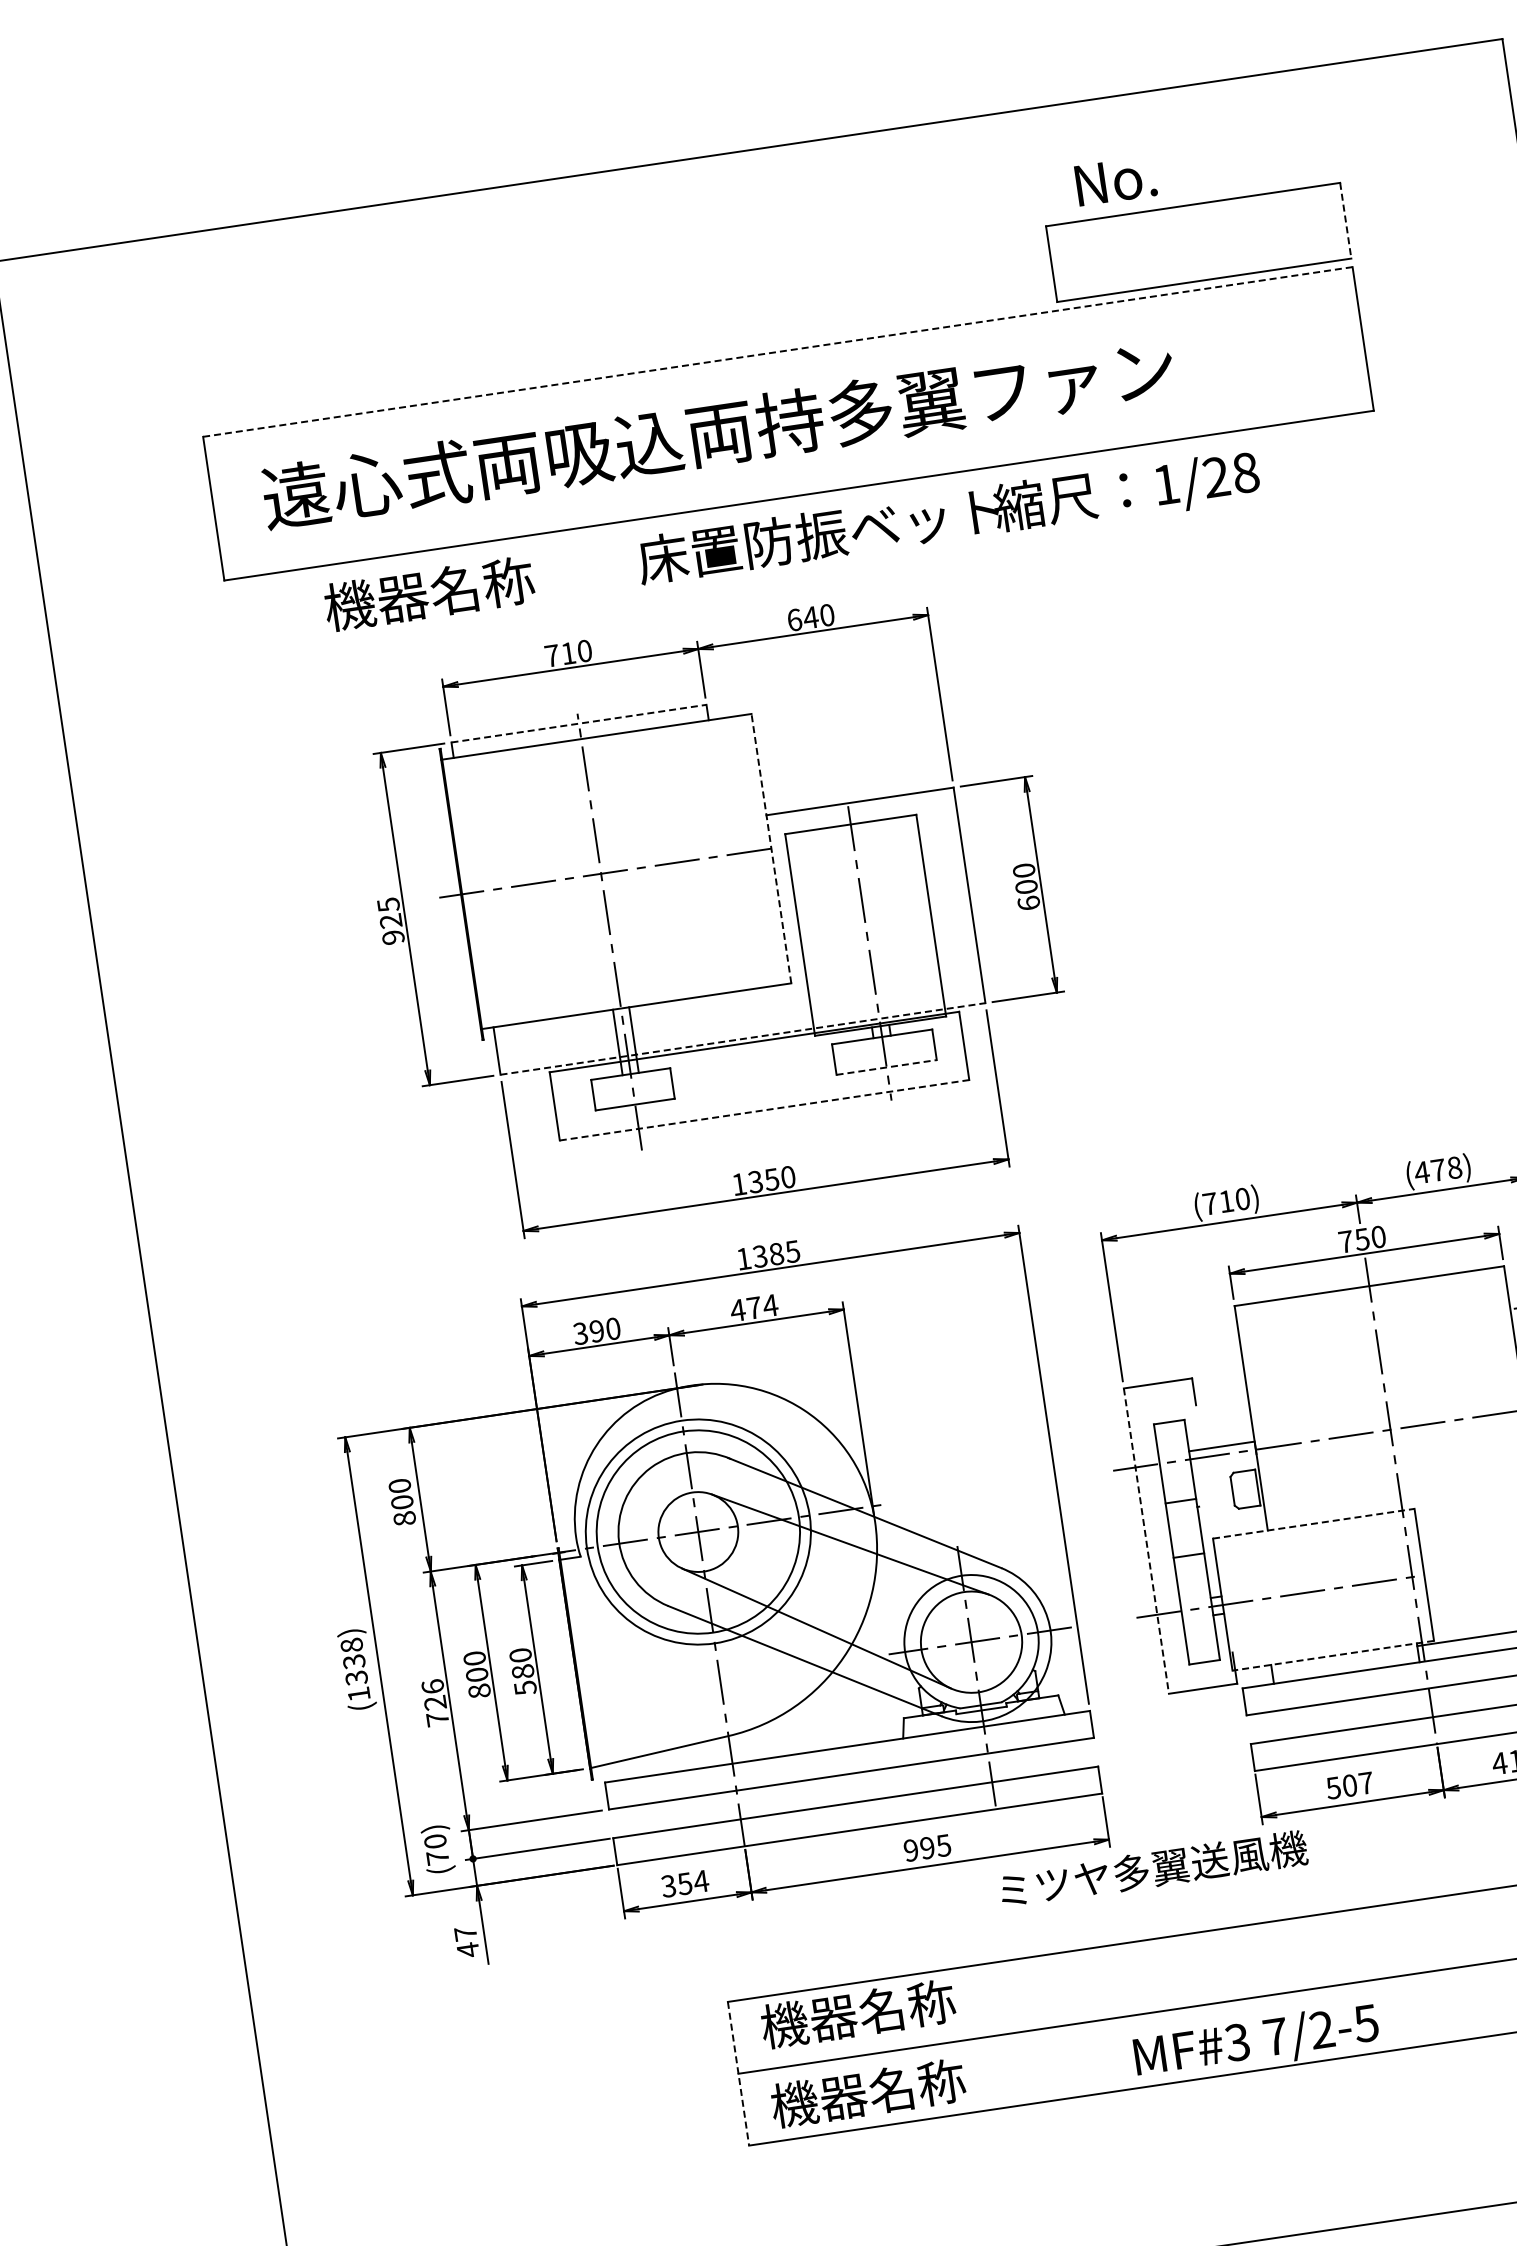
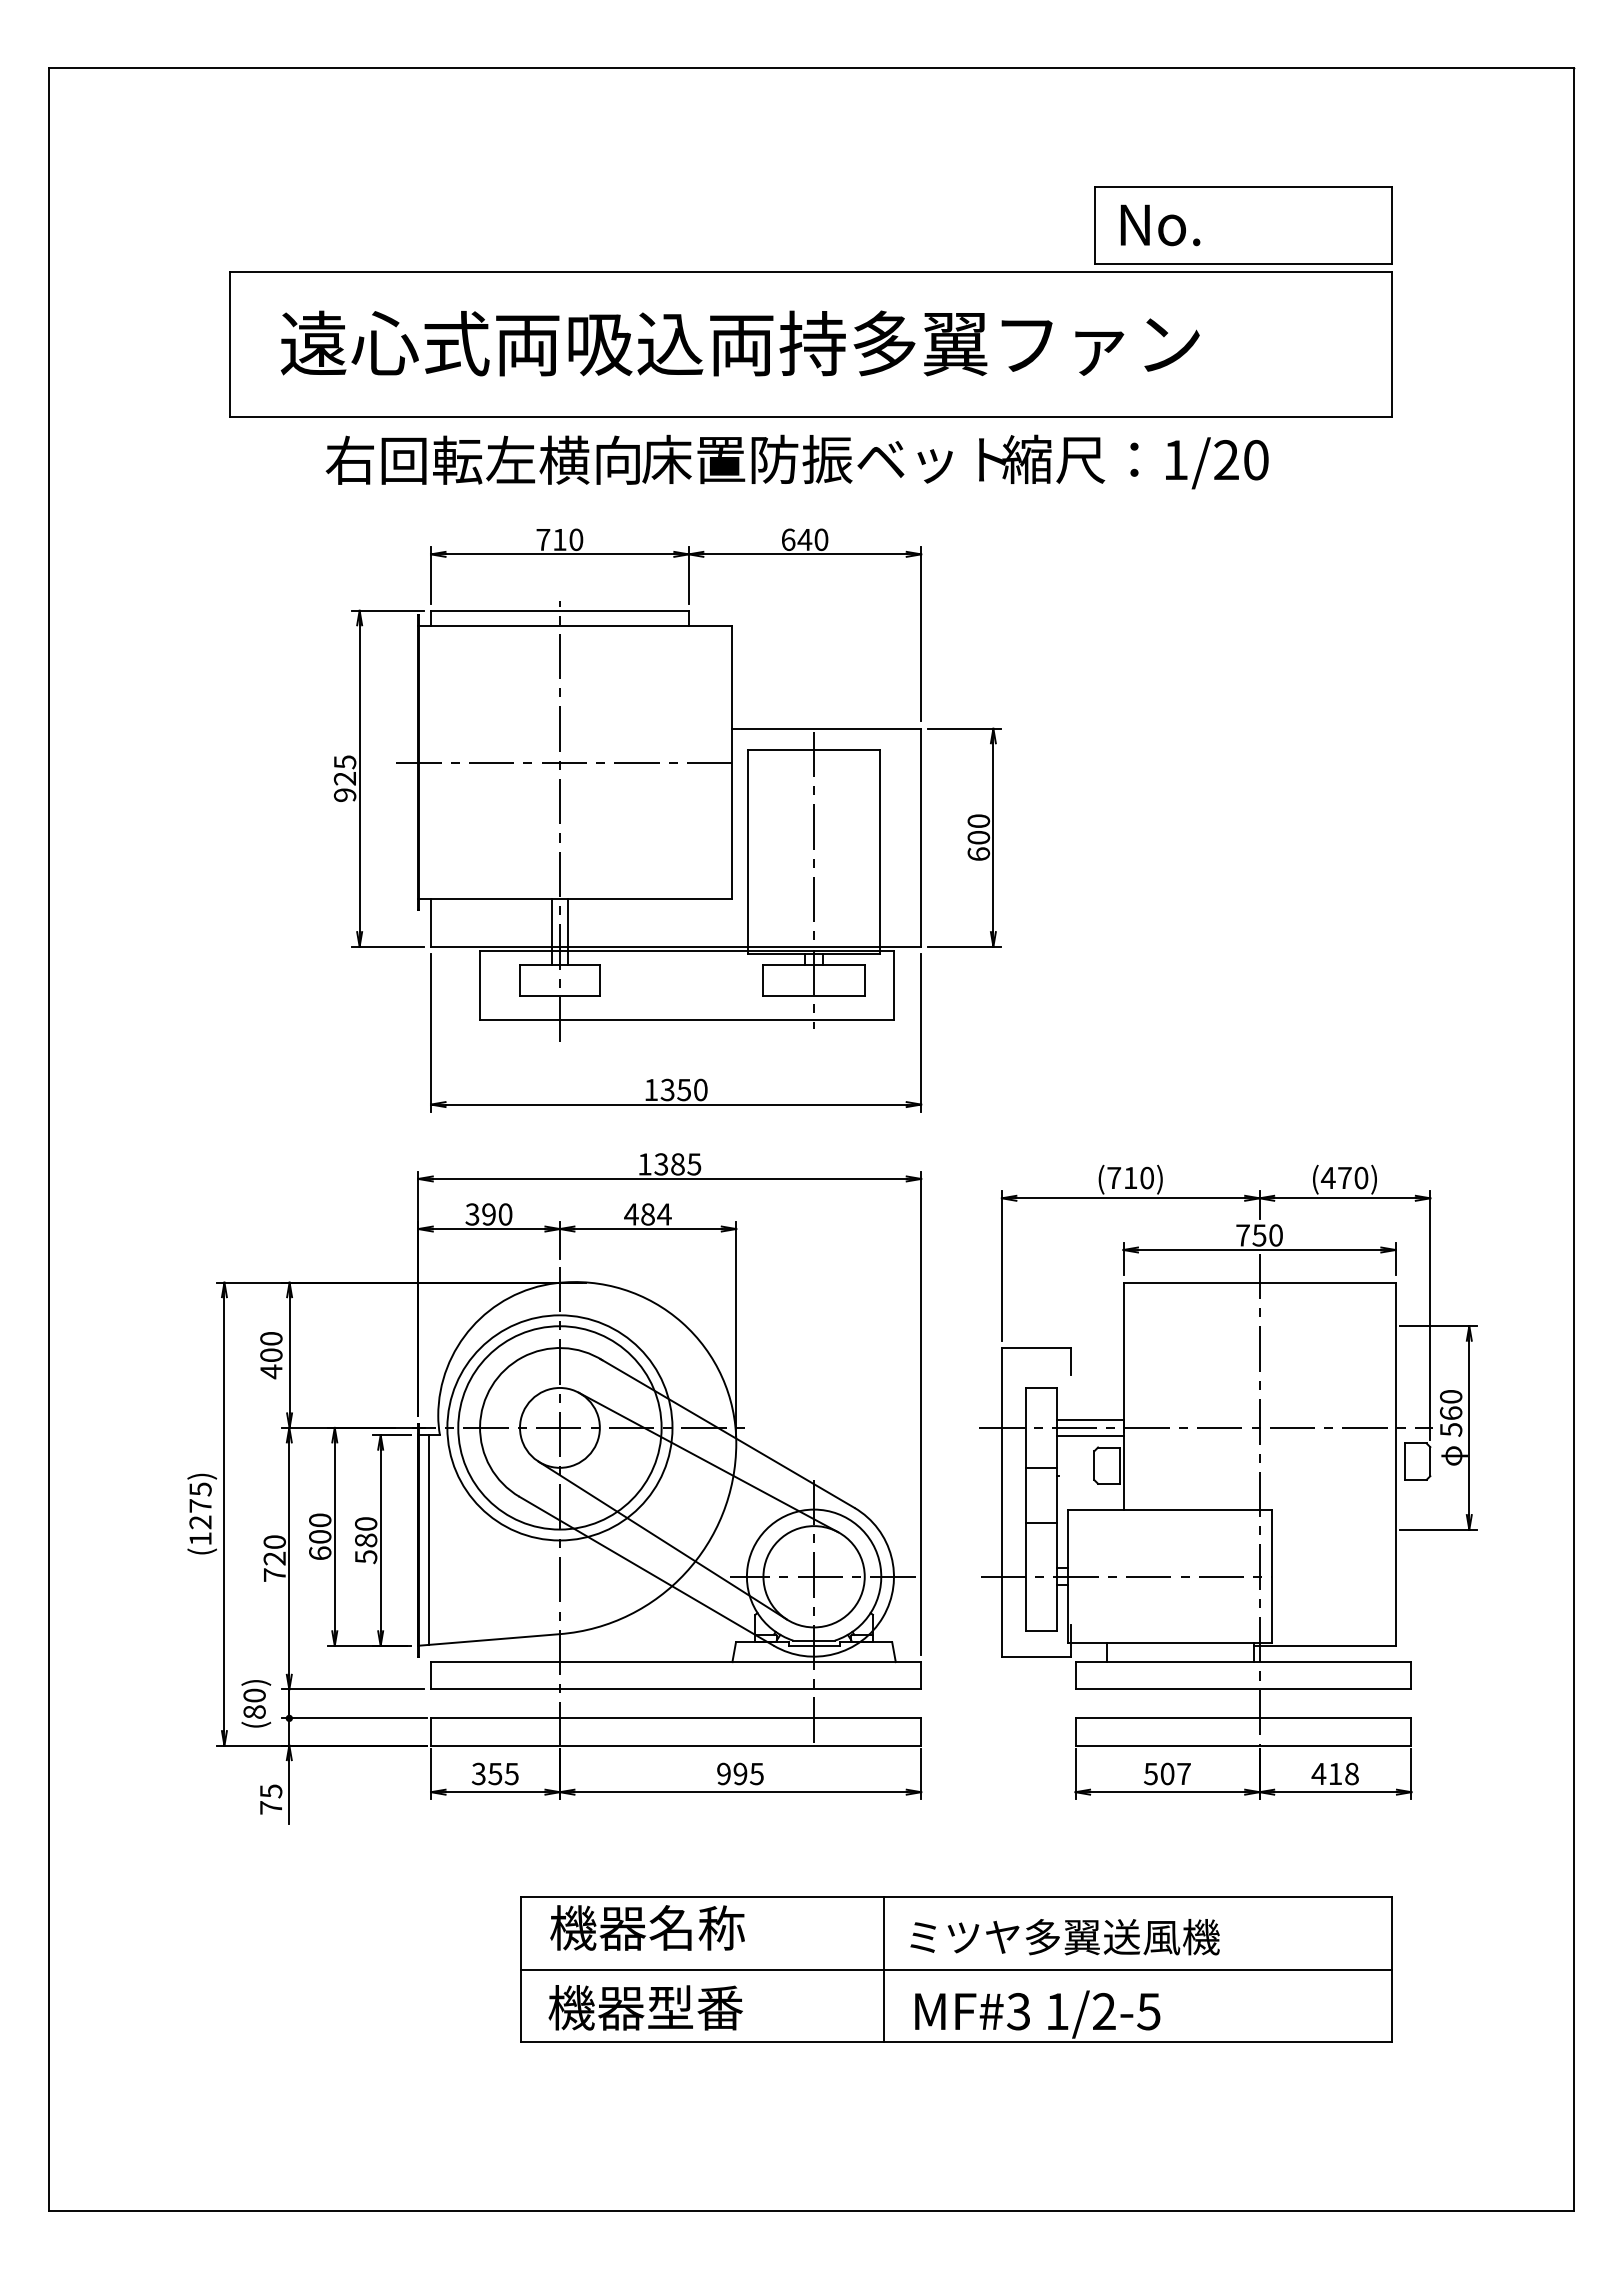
text: (1116, 181) -> (1160, 225), moved
line: (1345, 221) -> (1391, 225), dashed -> solid
line: (778, 352) -> (811, 272), dashed -> solid
text: (1245, 472) -> (1256, 459), 1/28 -> 1/20
text: (480, 585) -> (482, 459), 機器名称 -> 右回転左横向
line: (578, 723) -> (559, 610), dashed -> solid
line: (771, 848) -> (732, 762), dashed -> solid
line: (743, 1038) -> (676, 946), dashed -> solid
line: (887, 1067) -> (814, 995), dashed -> solid
line: (765, 1110) -> (687, 1020), dashed -> solid
text: (1454, 1167) -> (1361, 1177), (478) -> (470)
text: (753, 1308) -> (647, 1214), 474 -> 484
line: (1224, 1463) -> (1090, 1436), added
text: (404, 1518) -> (271, 1371), 800 -> 400
line: (1313, 1523) -> (1169, 1509), dashed -> solid
line: (1146, 1541) -> (1001, 1502), dashed -> solid
line: (1332, 1656) -> (1169, 1643), dashed -> solid
text: (354, 1661) -> (200, 1505), (1338) -> (1275)
line: (585, 1661) -> (429, 1539), added
text: (432, 1686) -> (274, 1541), 726 -> 720
text: (479, 1691) -> (320, 1553), 800 -> 600
text: (437, 1857) -> (254, 1711), (70) -> (80)
text: (1153, 1869) -> (1064, 1937), moved
text: (701, 1881) -> (511, 1774), 354 -> 355
text: (467, 1941) -> (271, 1799), 47 -> 75
line: (1097, 2020) -> (883, 1969), added
text: (1275, 2036) -> (1057, 2011), 7/2-5 -> 1/2-5
line: (738, 2073) -> (520, 1969), dashed -> solid
text: (917, 2085) -> (695, 2007), 機器名称 -> 機器型番

